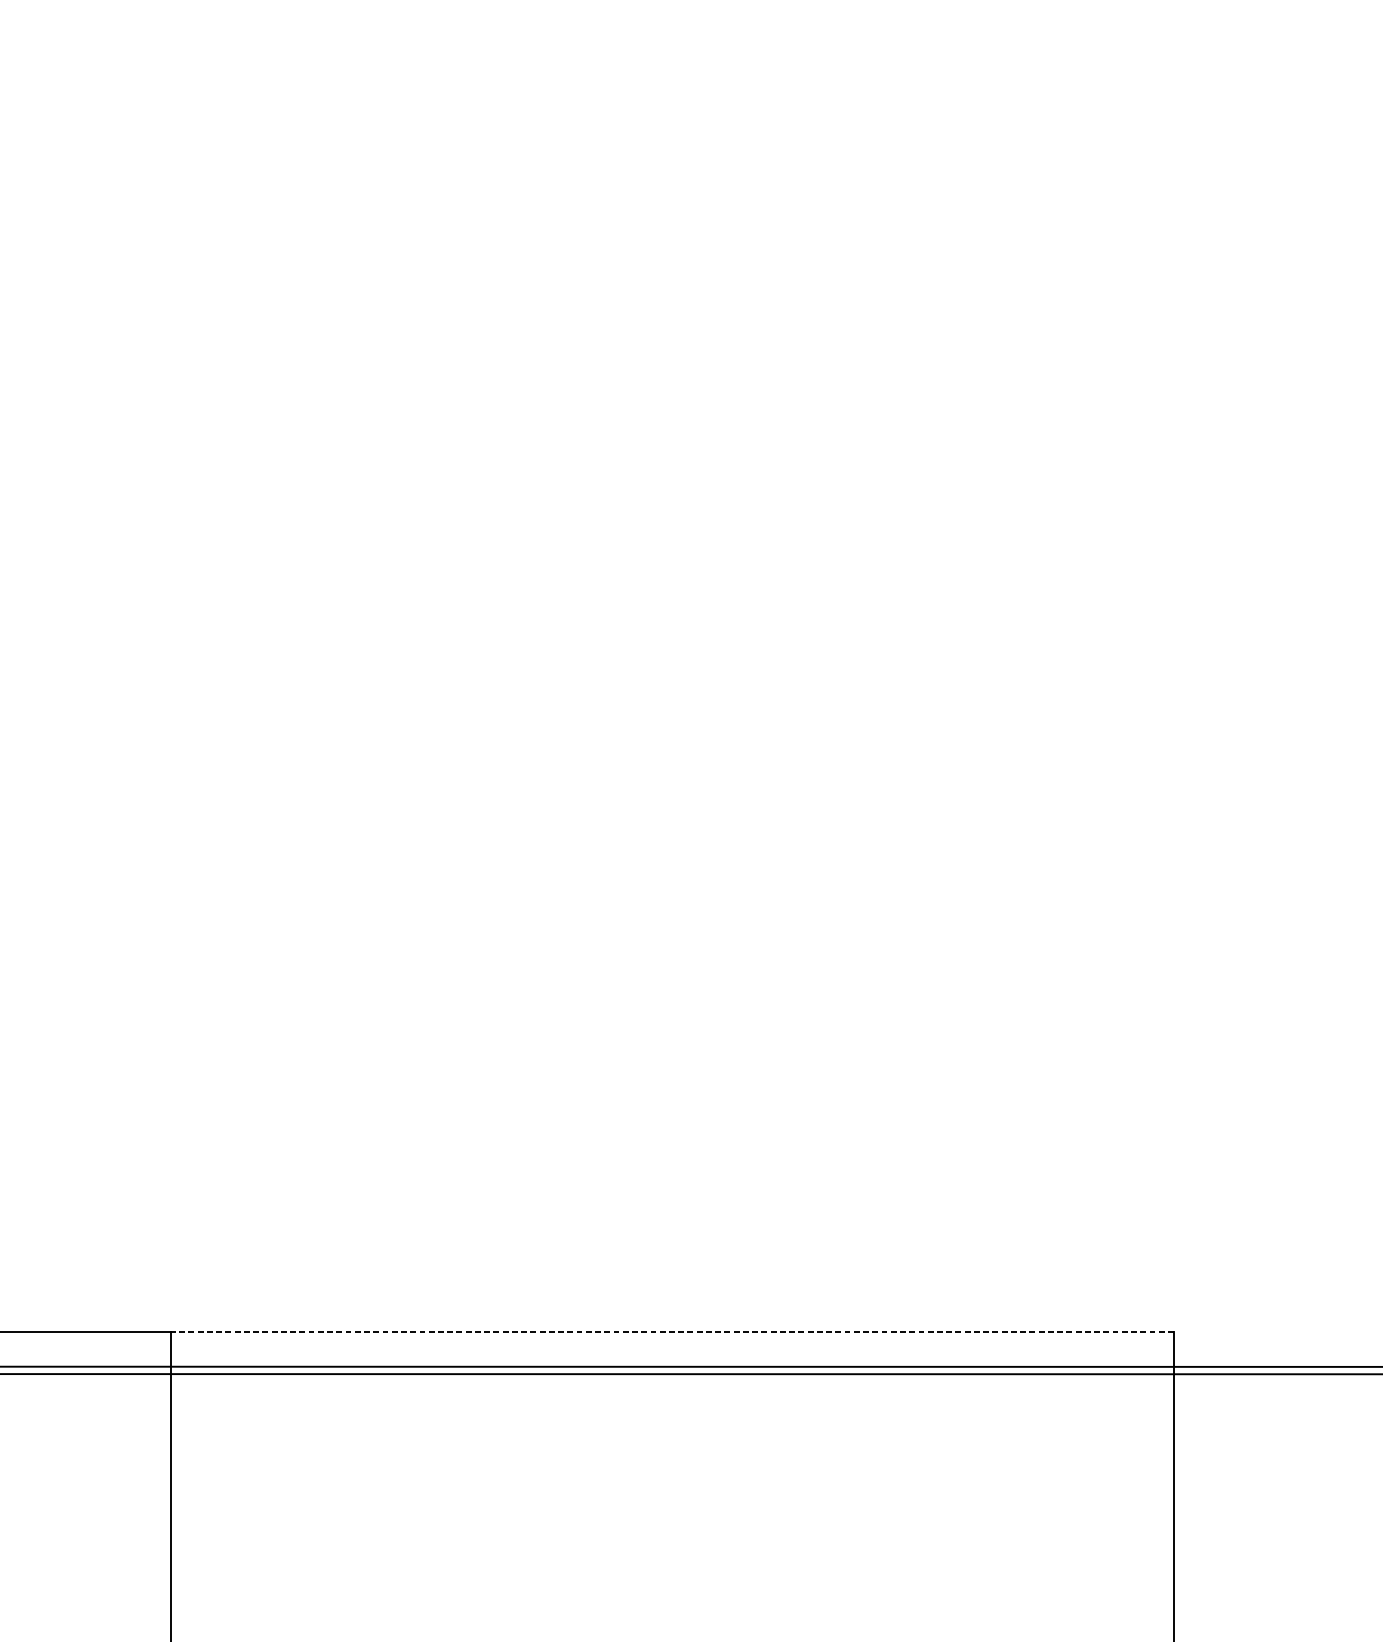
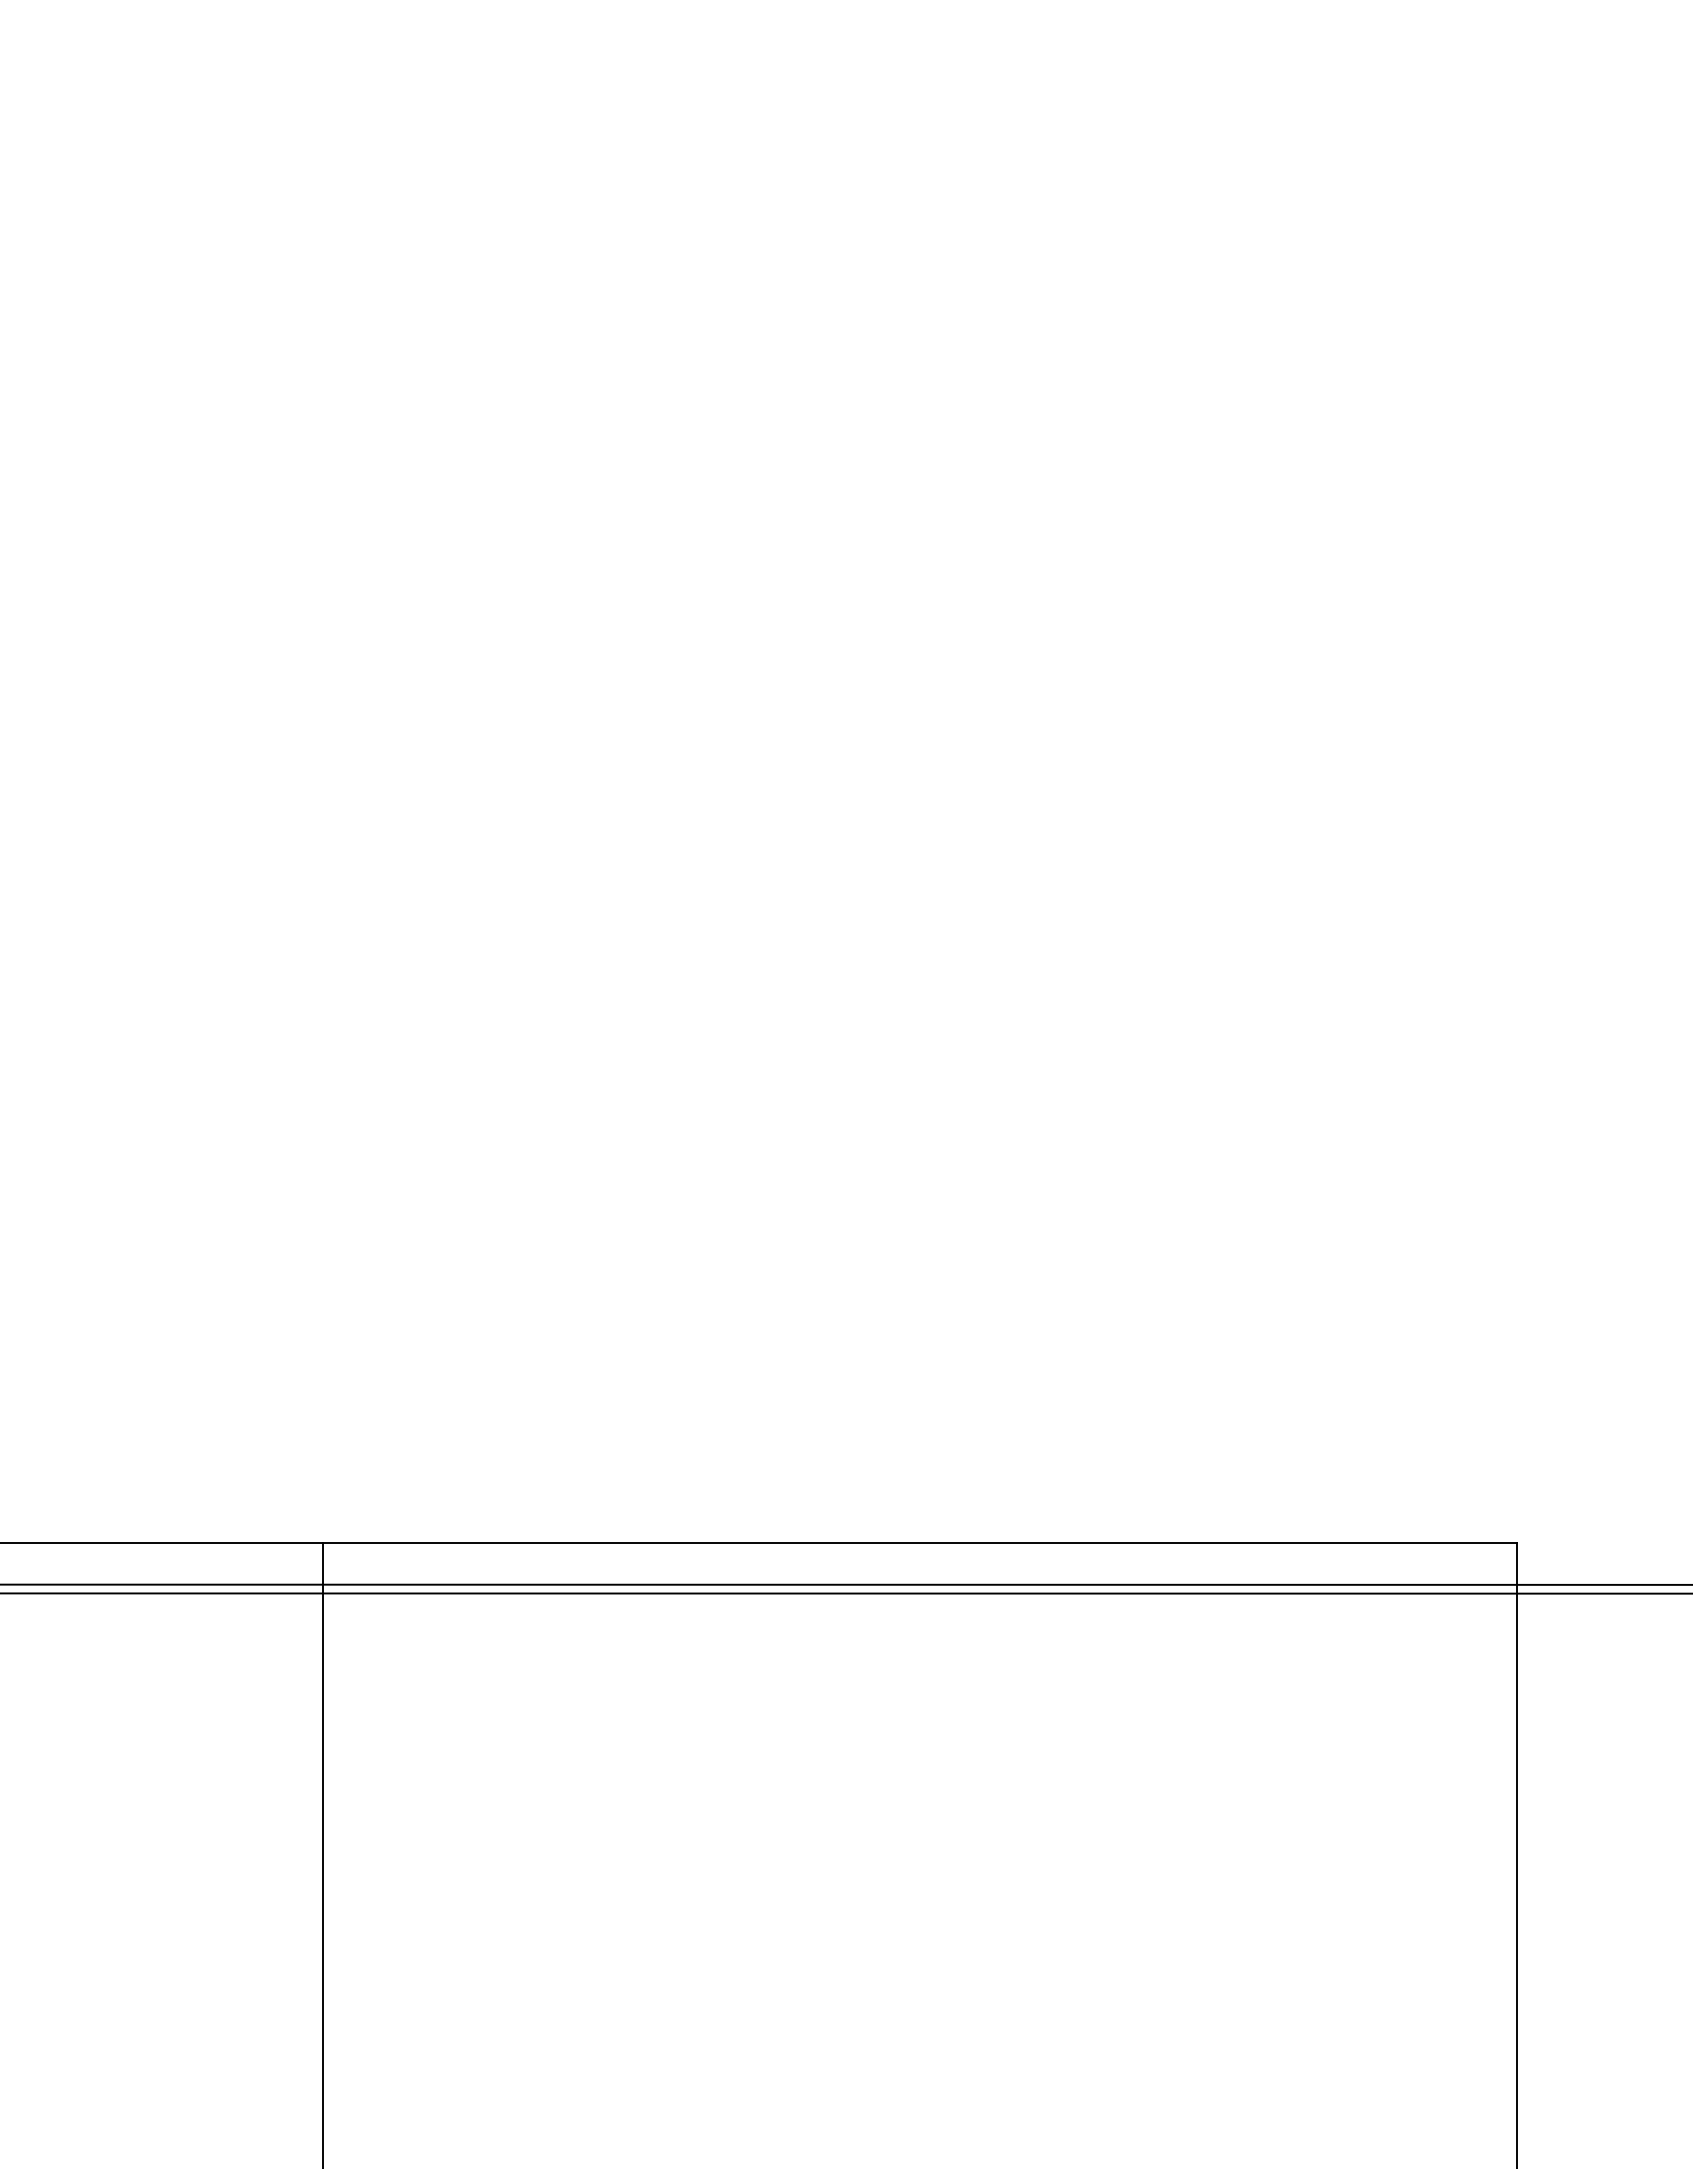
line: (672, 1332) -> (919, 1543), dashed -> solid

